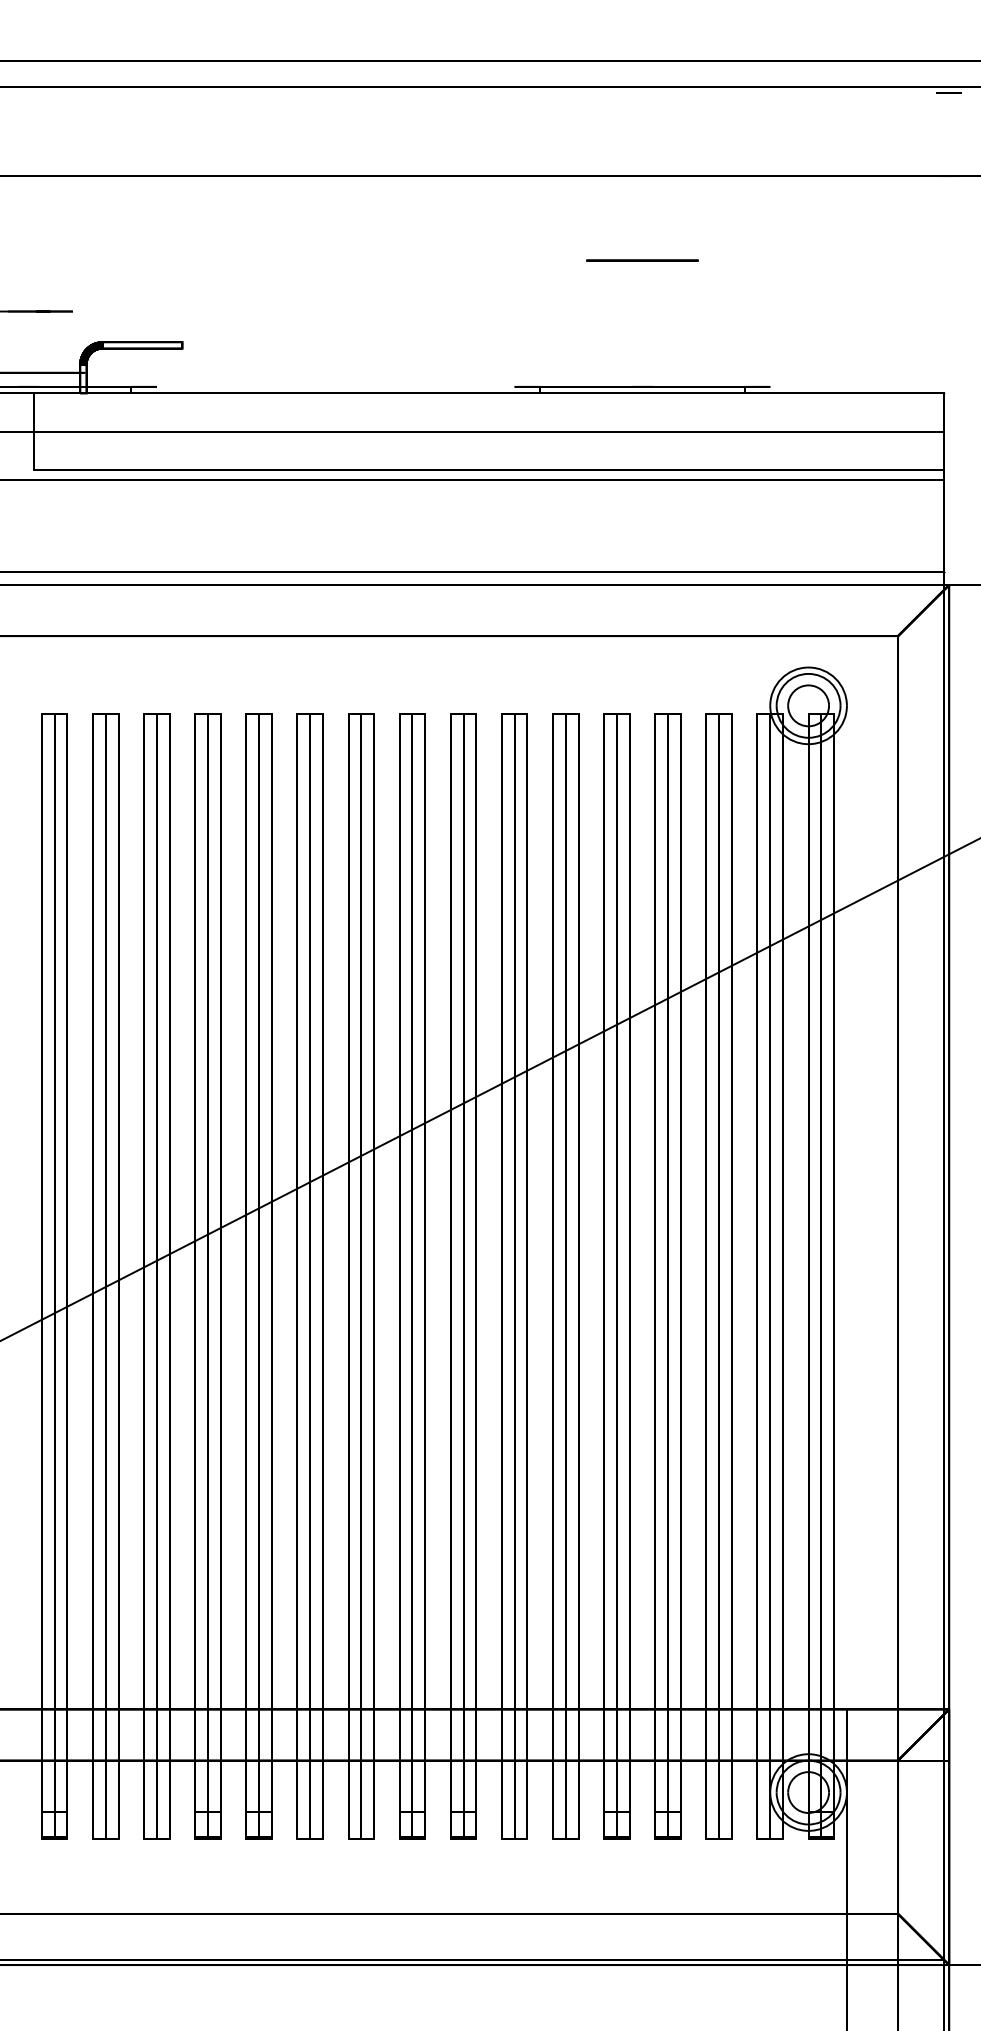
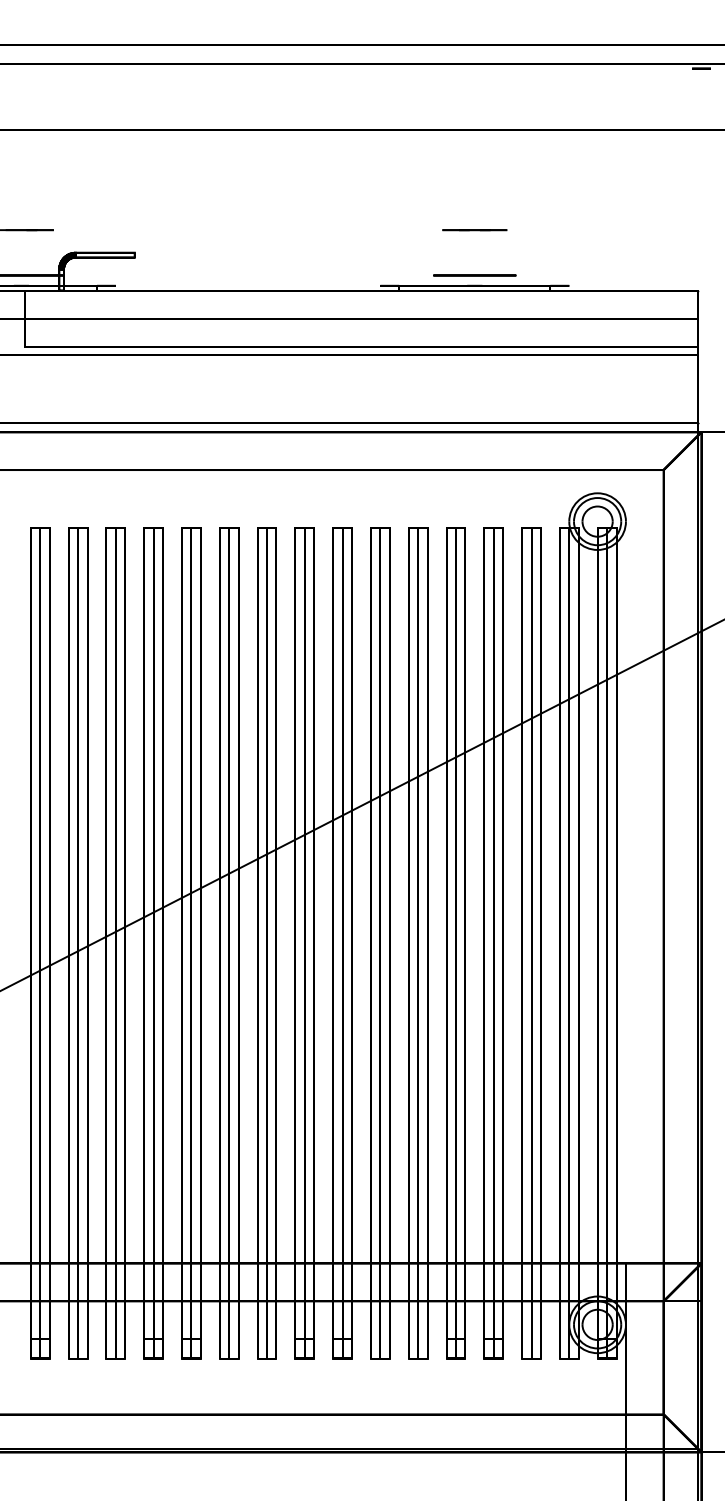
circle: (642, 260) -> (474, 275), moved
line: (642, 311) -> (474, 230), added

